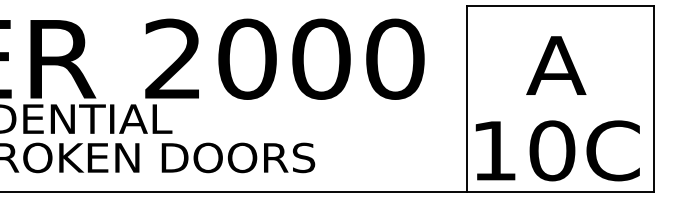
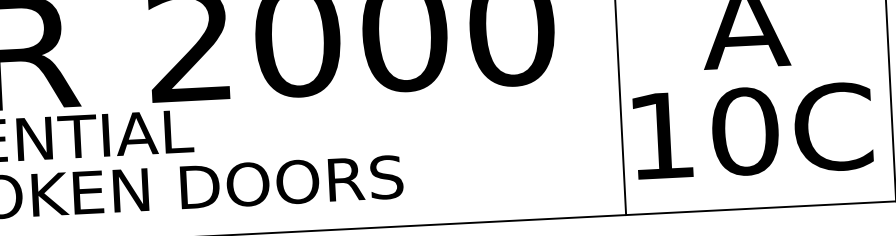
text: (557, 150) -> (752, 130), moved

